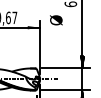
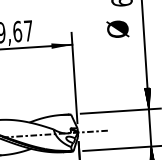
text: (56, 20) -> (118, 29), moved

